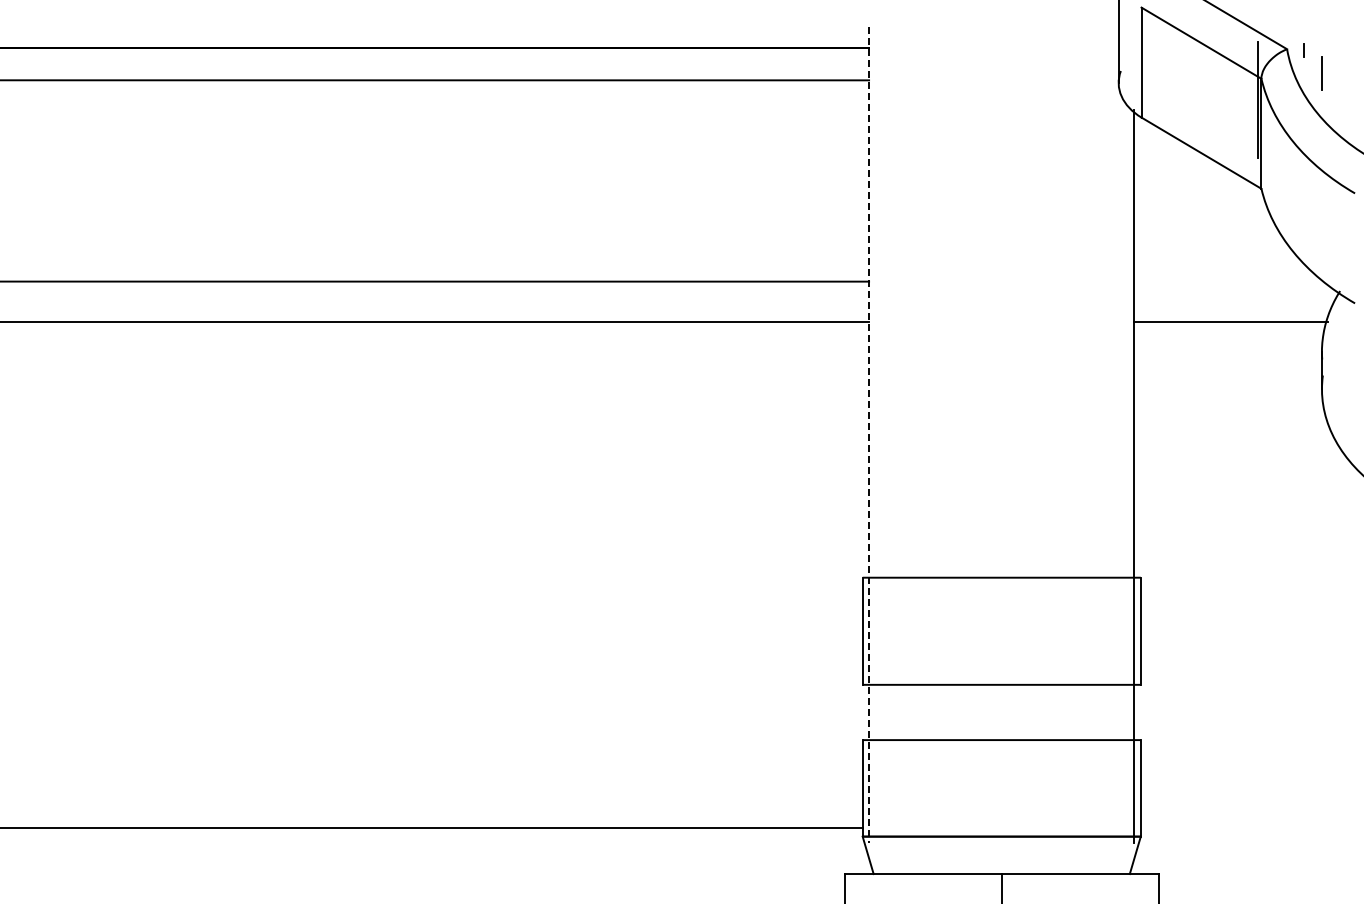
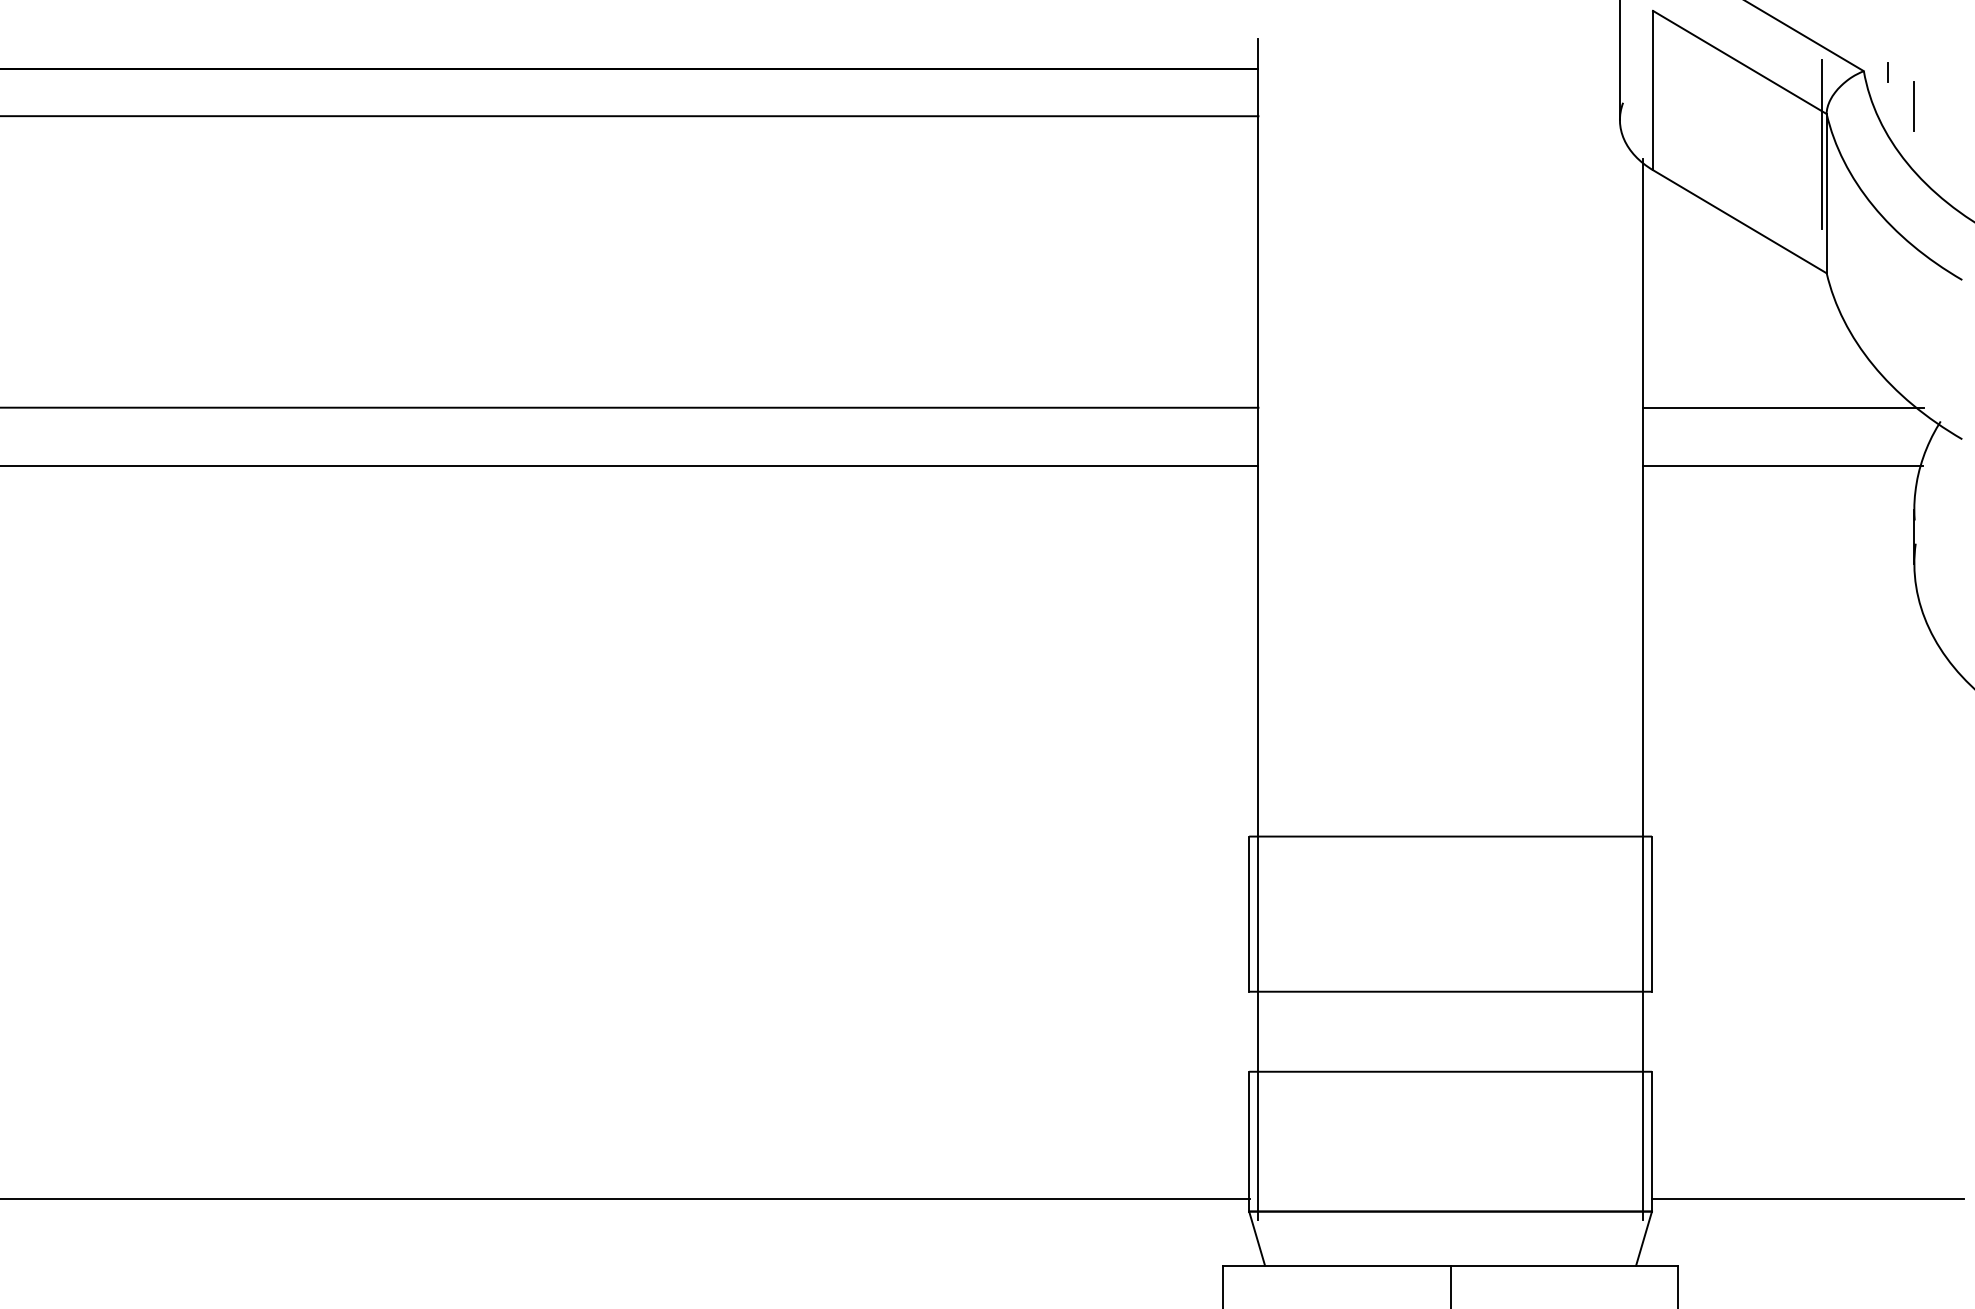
line: (1231, 281) -> (1783, 407), added
line: (869, 434) -> (1259, 629), dashed -> solid
line: (1248, 827) -> (1807, 1198), added

